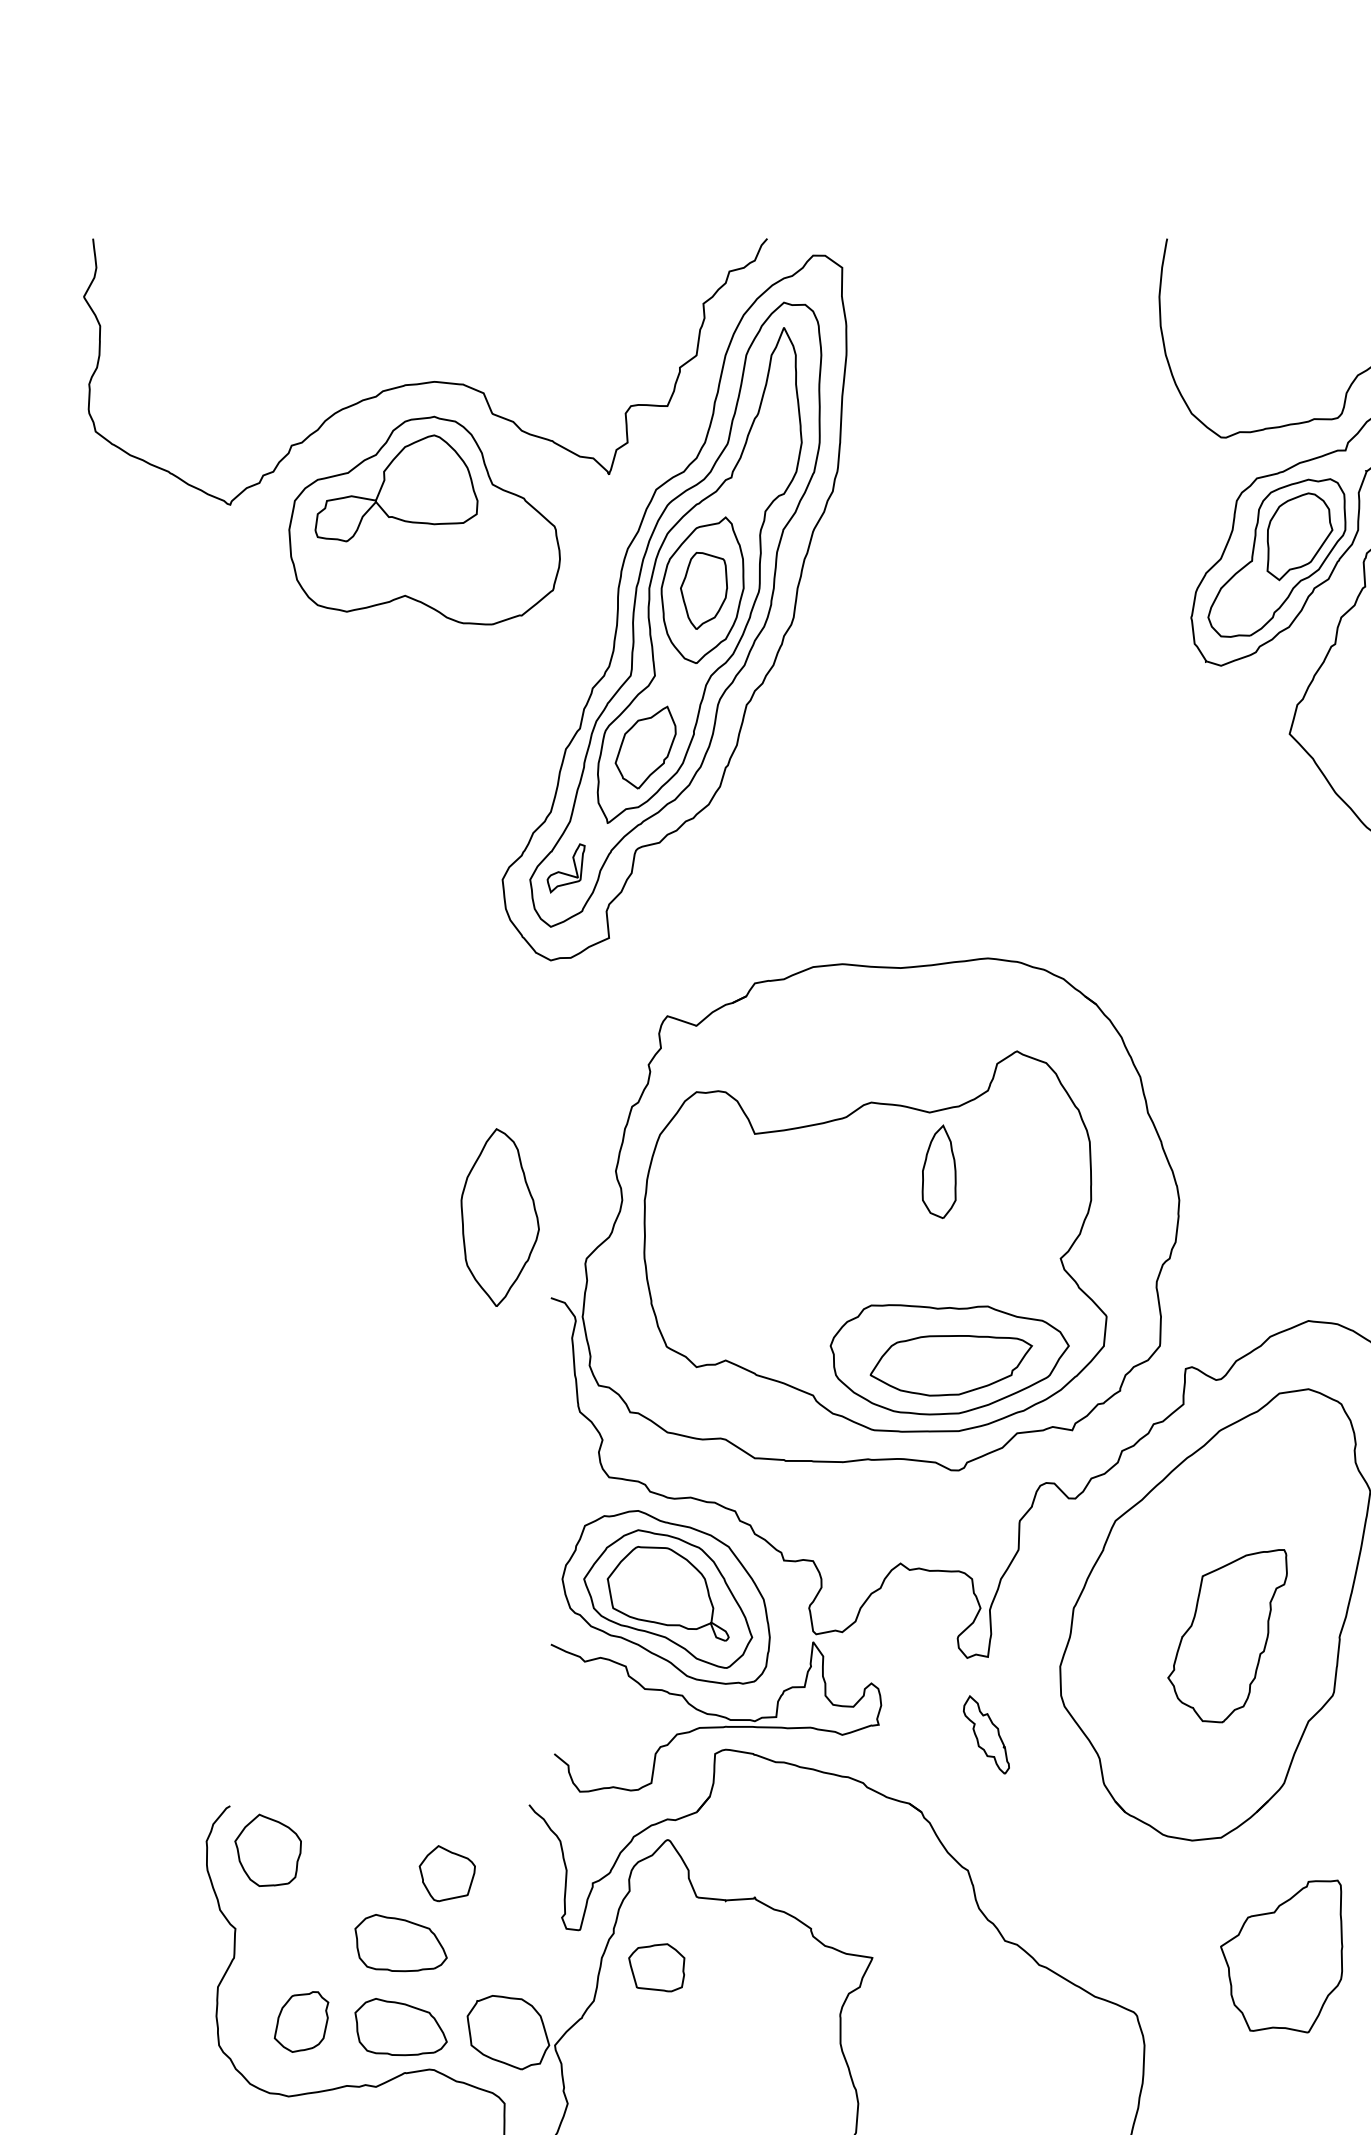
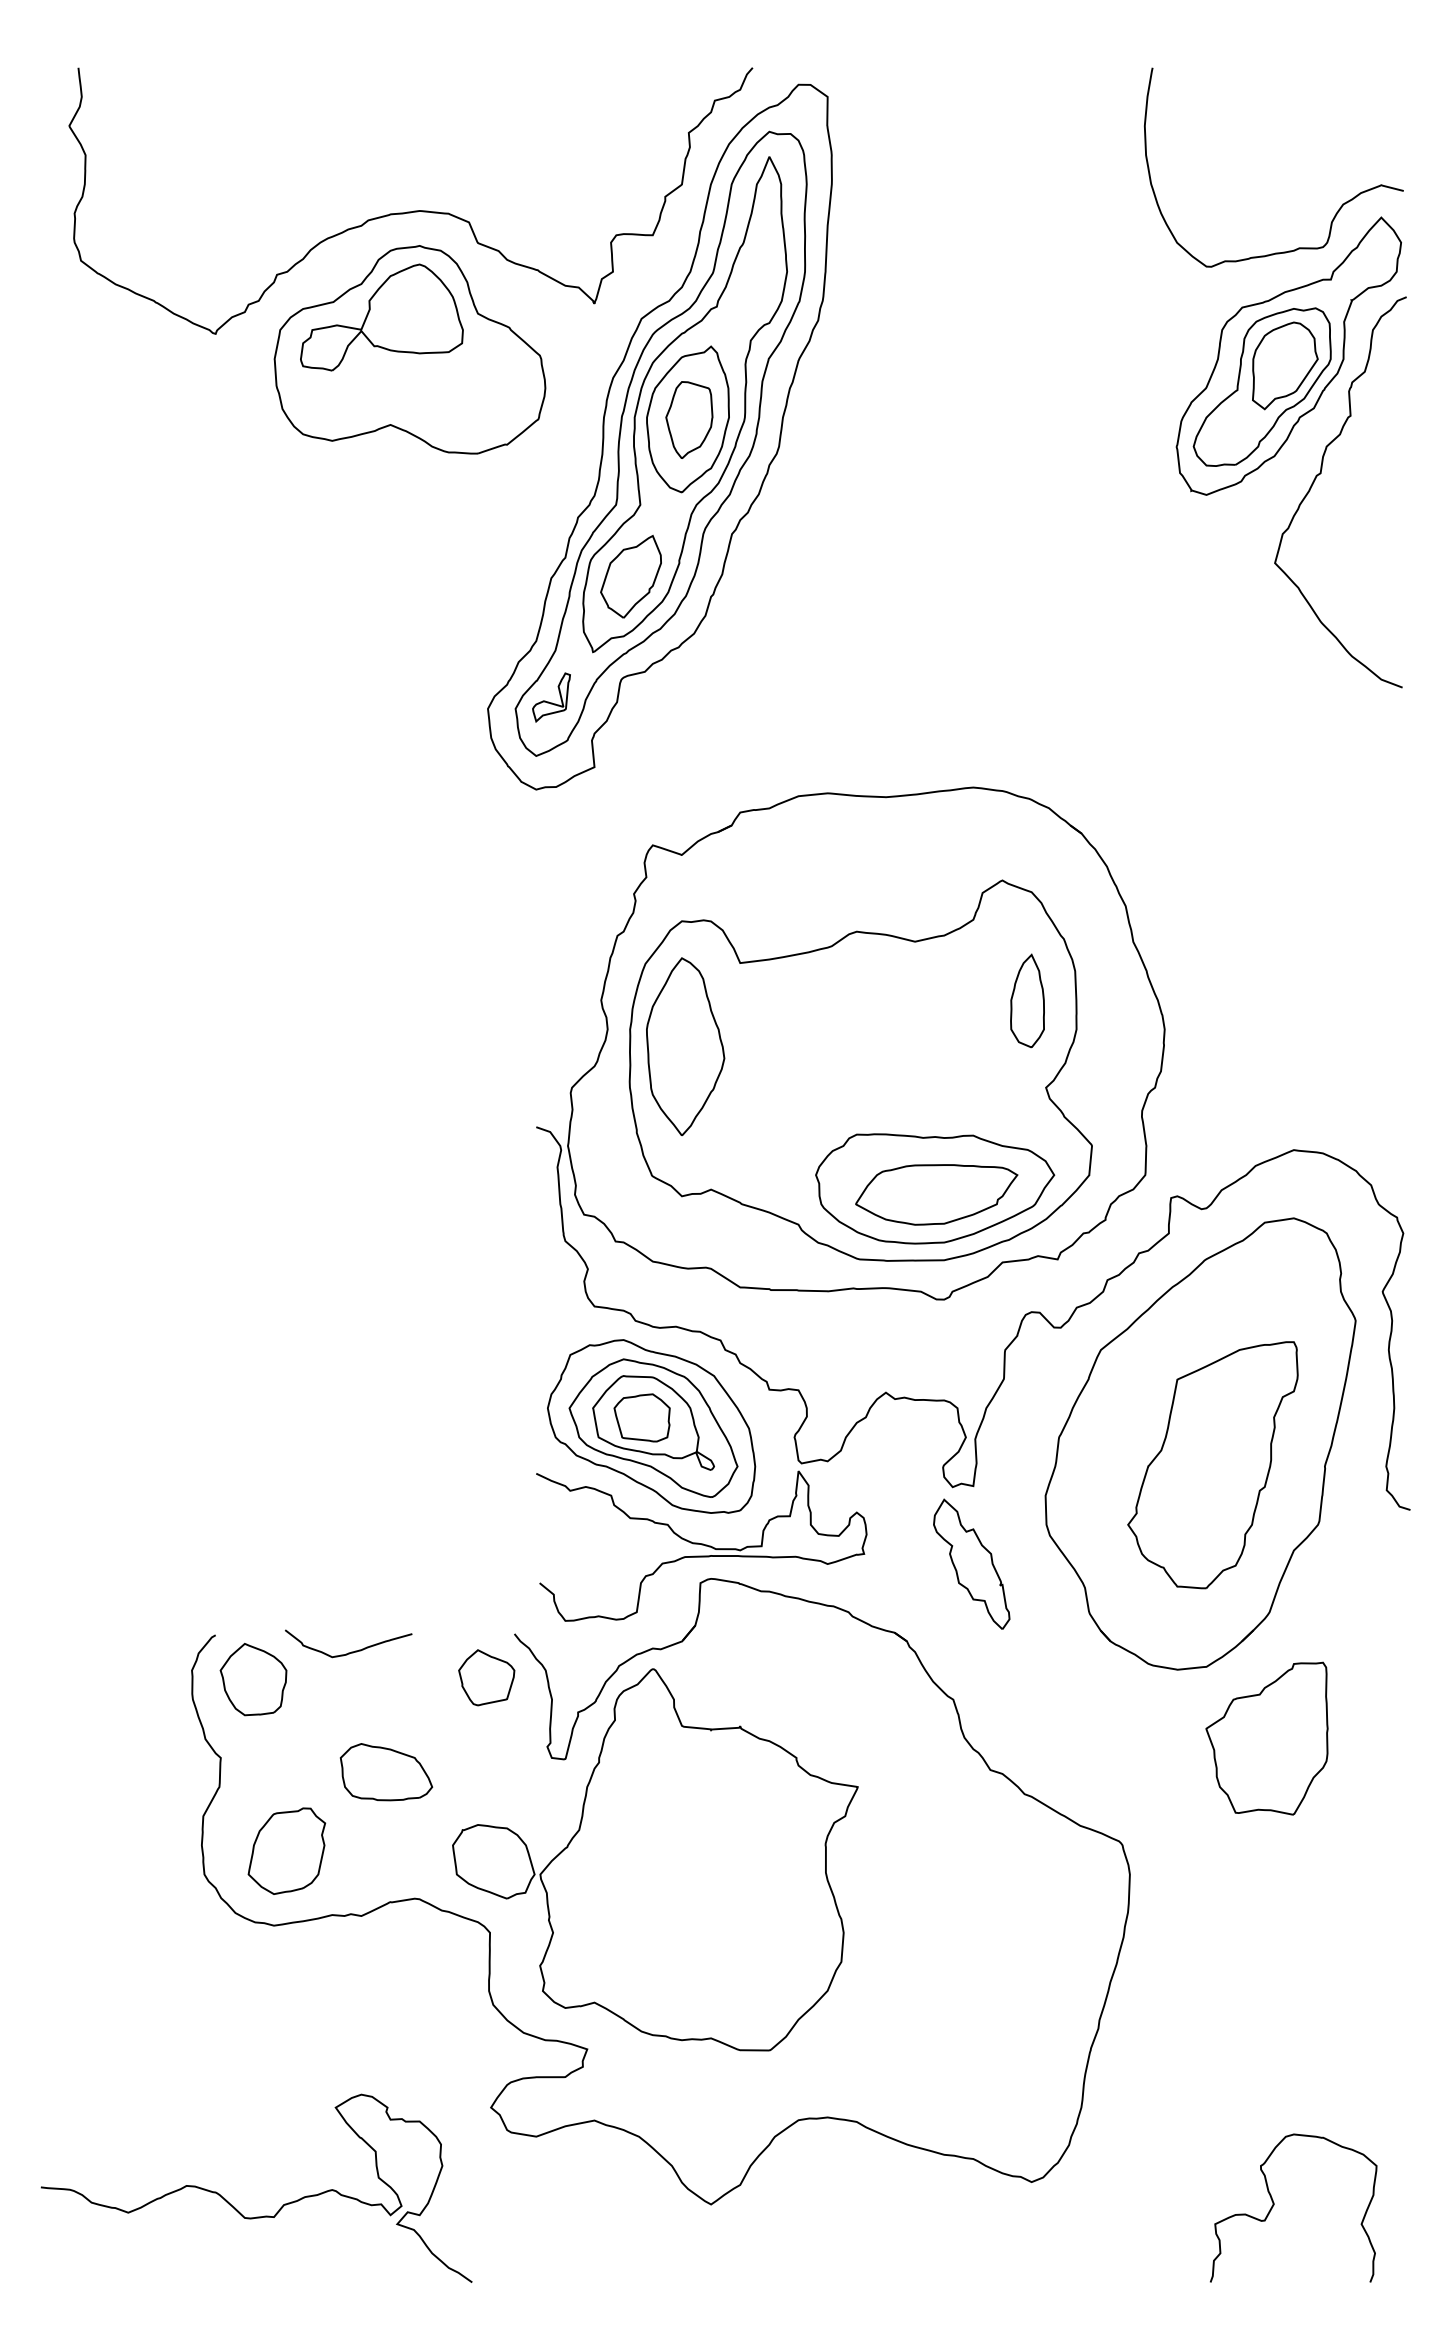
part: (939, 1171) -> (1027, 1000), moved
part: (500, 1217) -> (685, 1046), moved
part: (1227, 1636) -> (1212, 1465), size x1.43
part: (986, 1734) -> (971, 1563), size x1.67
curve: (366, 1822) -> (351, 1651), added
part: (447, 1873) -> (486, 1677), moved
part: (1281, 1956) -> (1266, 1738), moved
part: (656, 1967) -> (641, 1417), moved
part: (301, 2021) -> (286, 1850), size x1.43
part: (401, 2027) -> (386, 1856), removed

